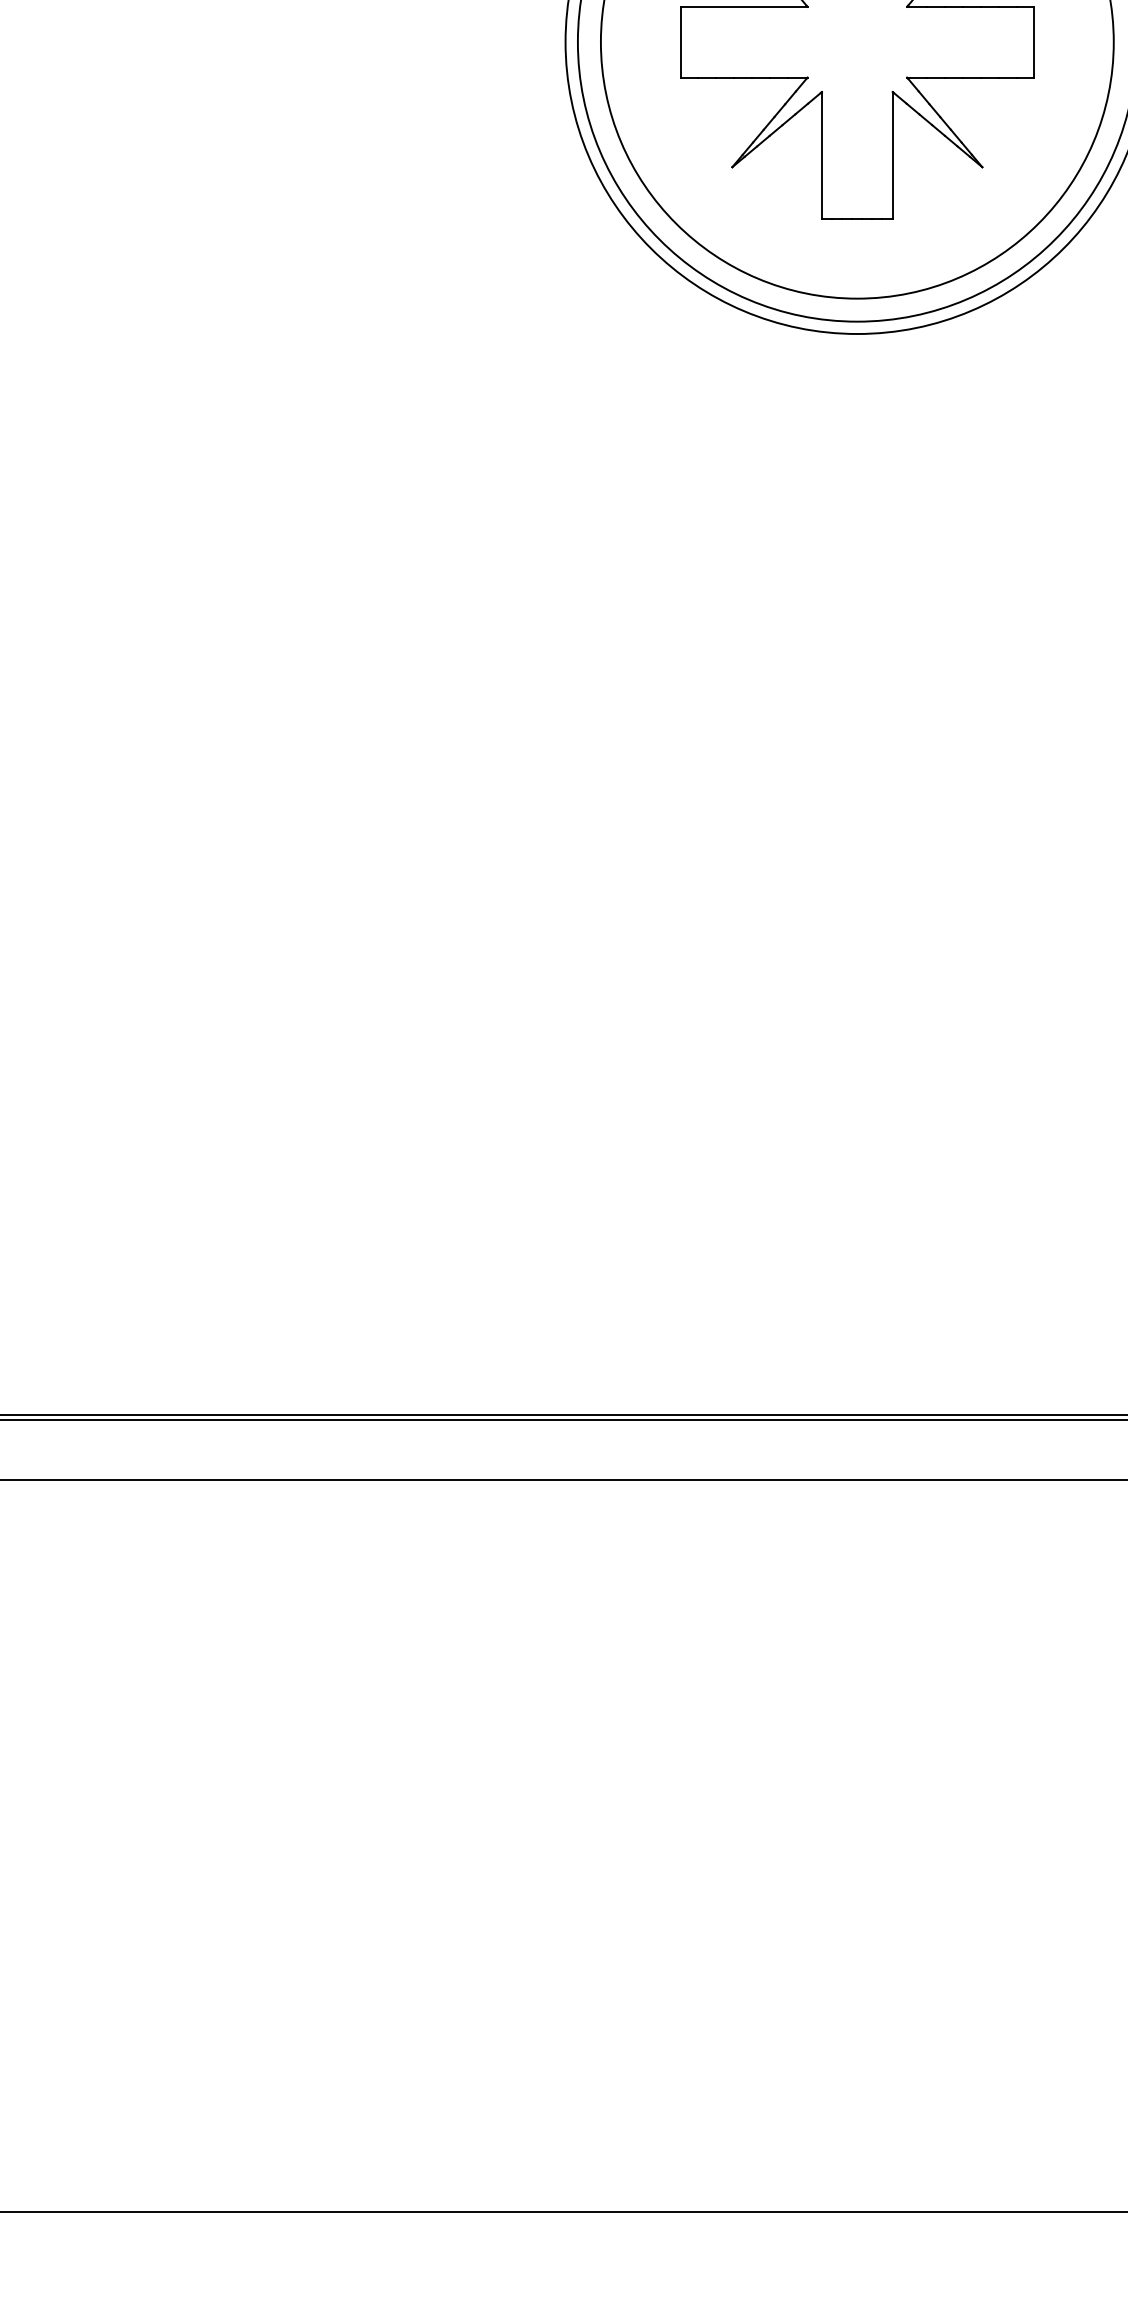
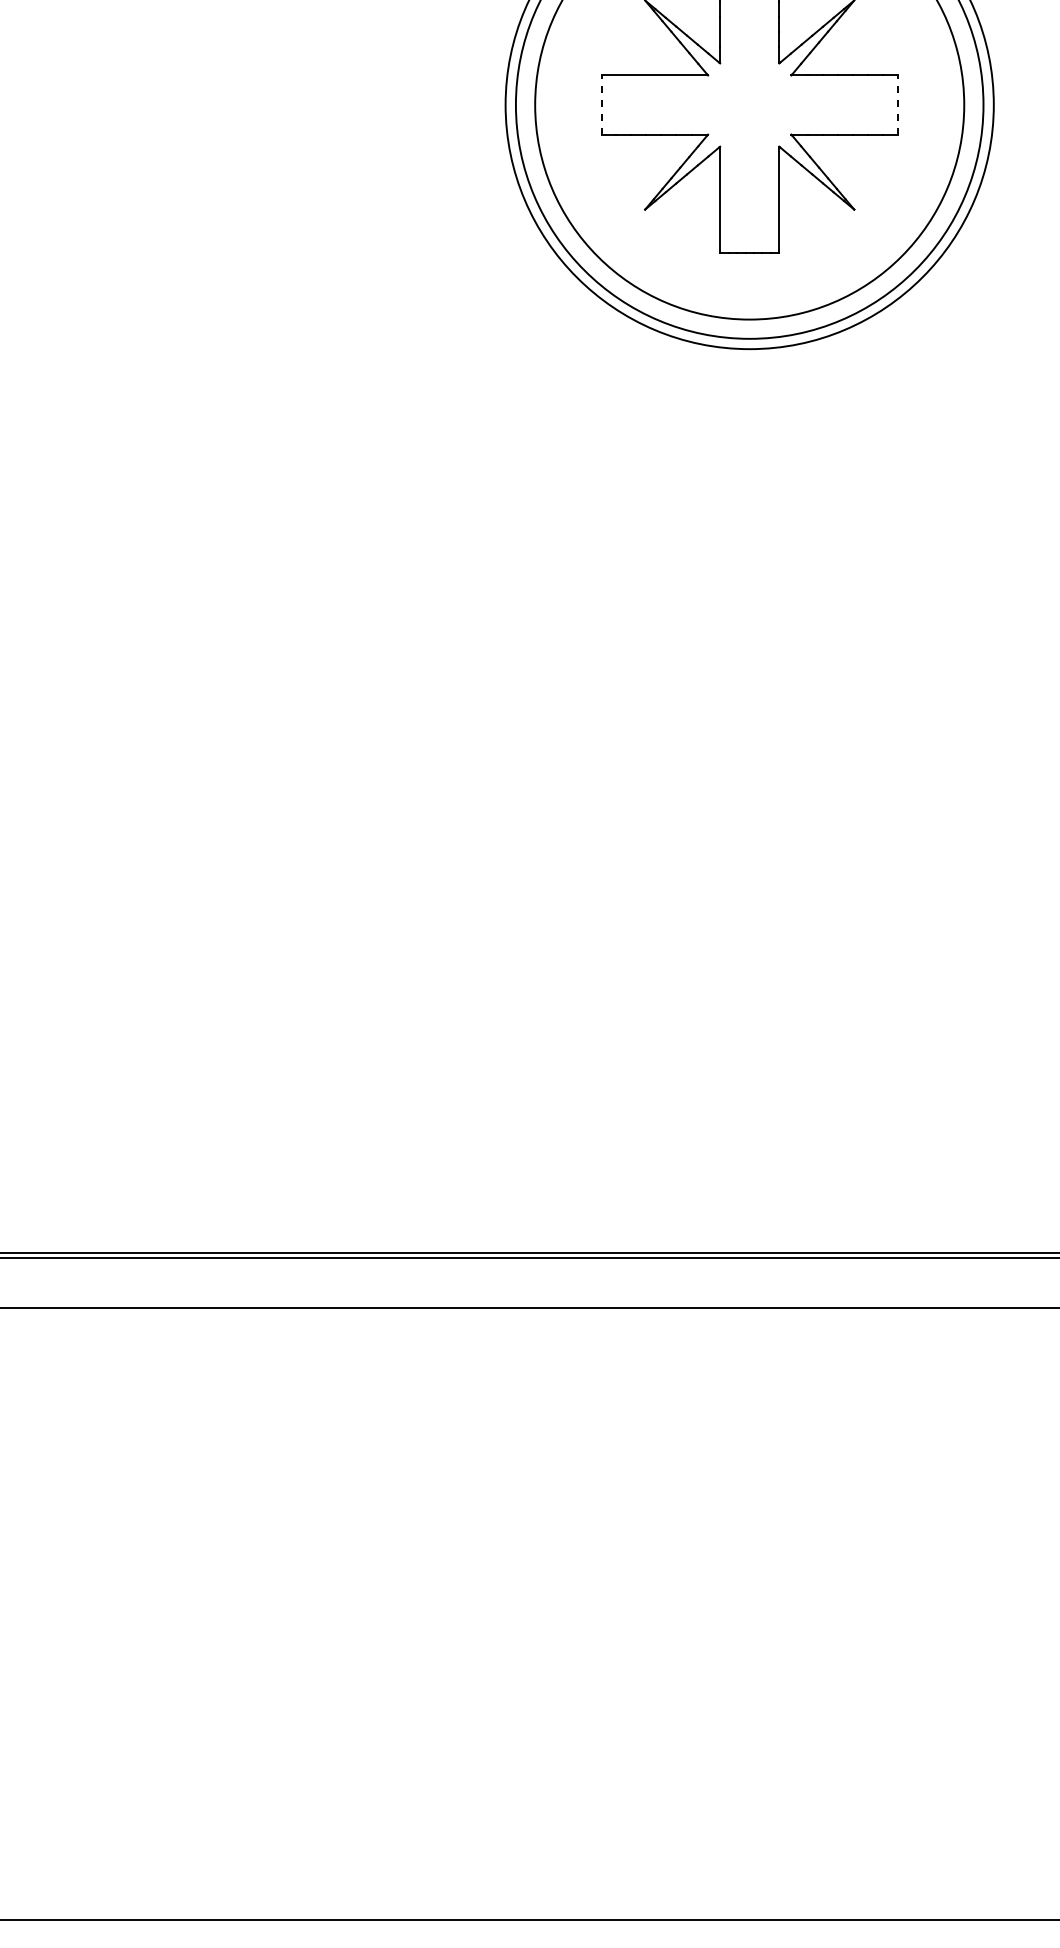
line: (680, 42) -> (601, 105), solid -> dashed
line: (1033, 42) -> (897, 105), solid -> dashed

